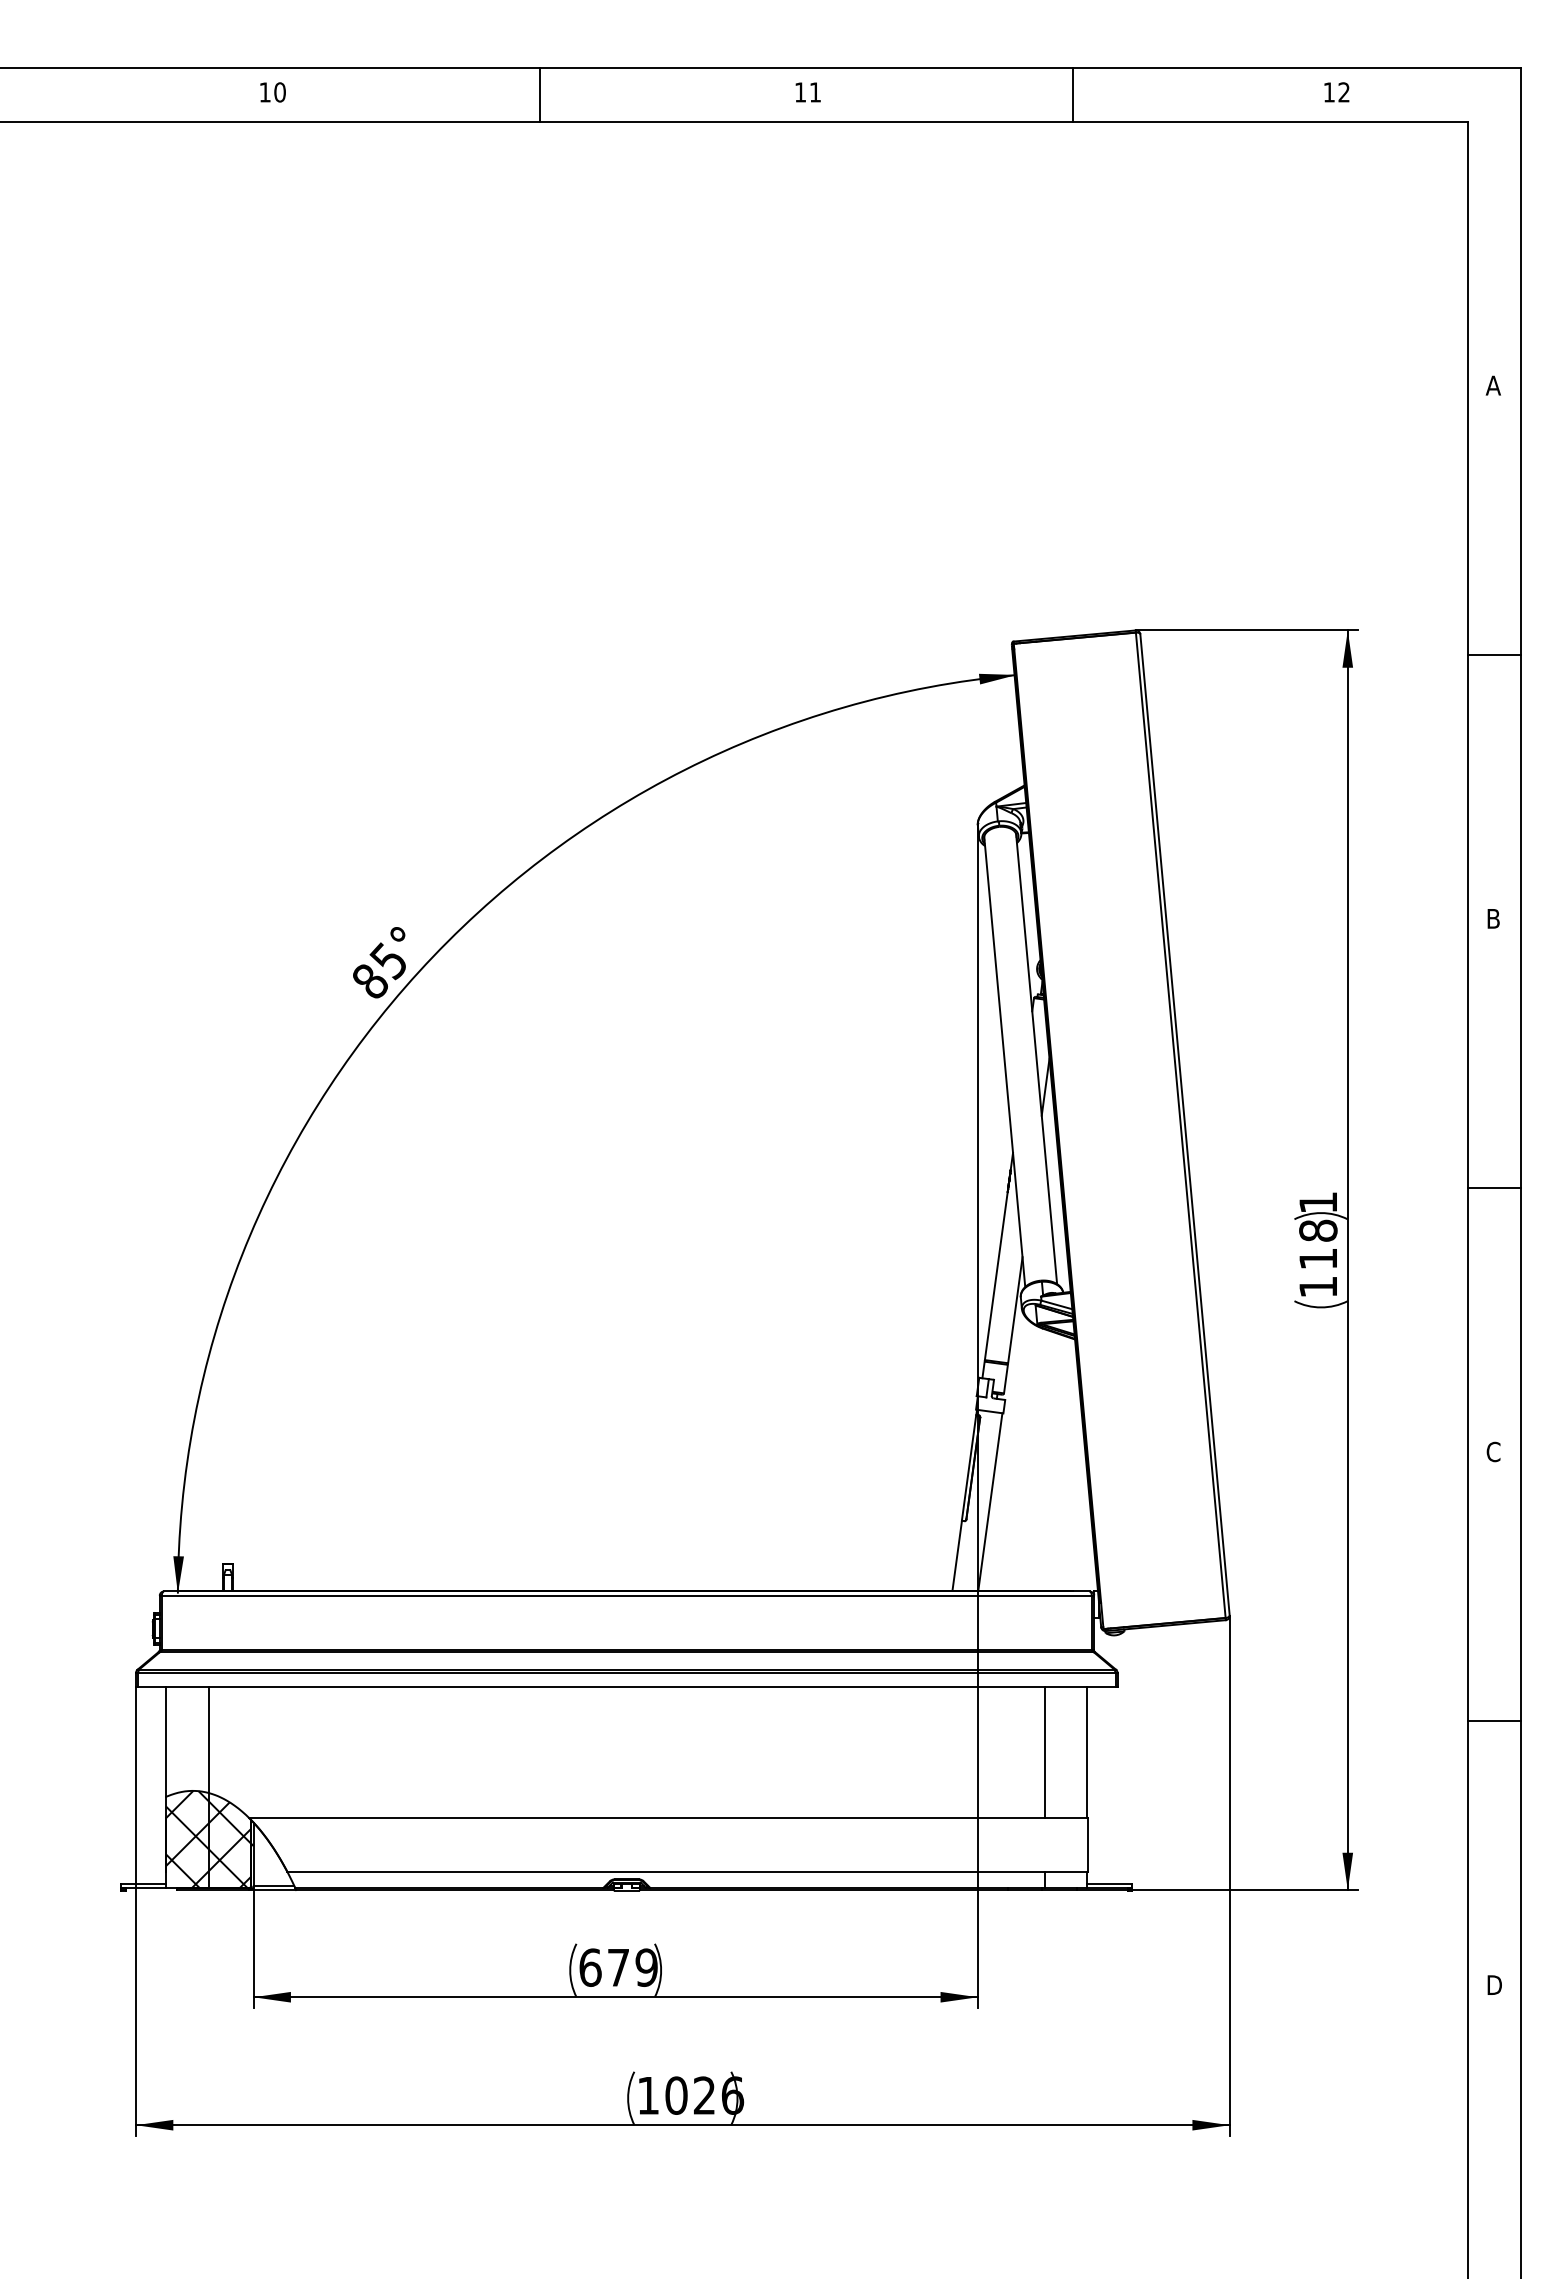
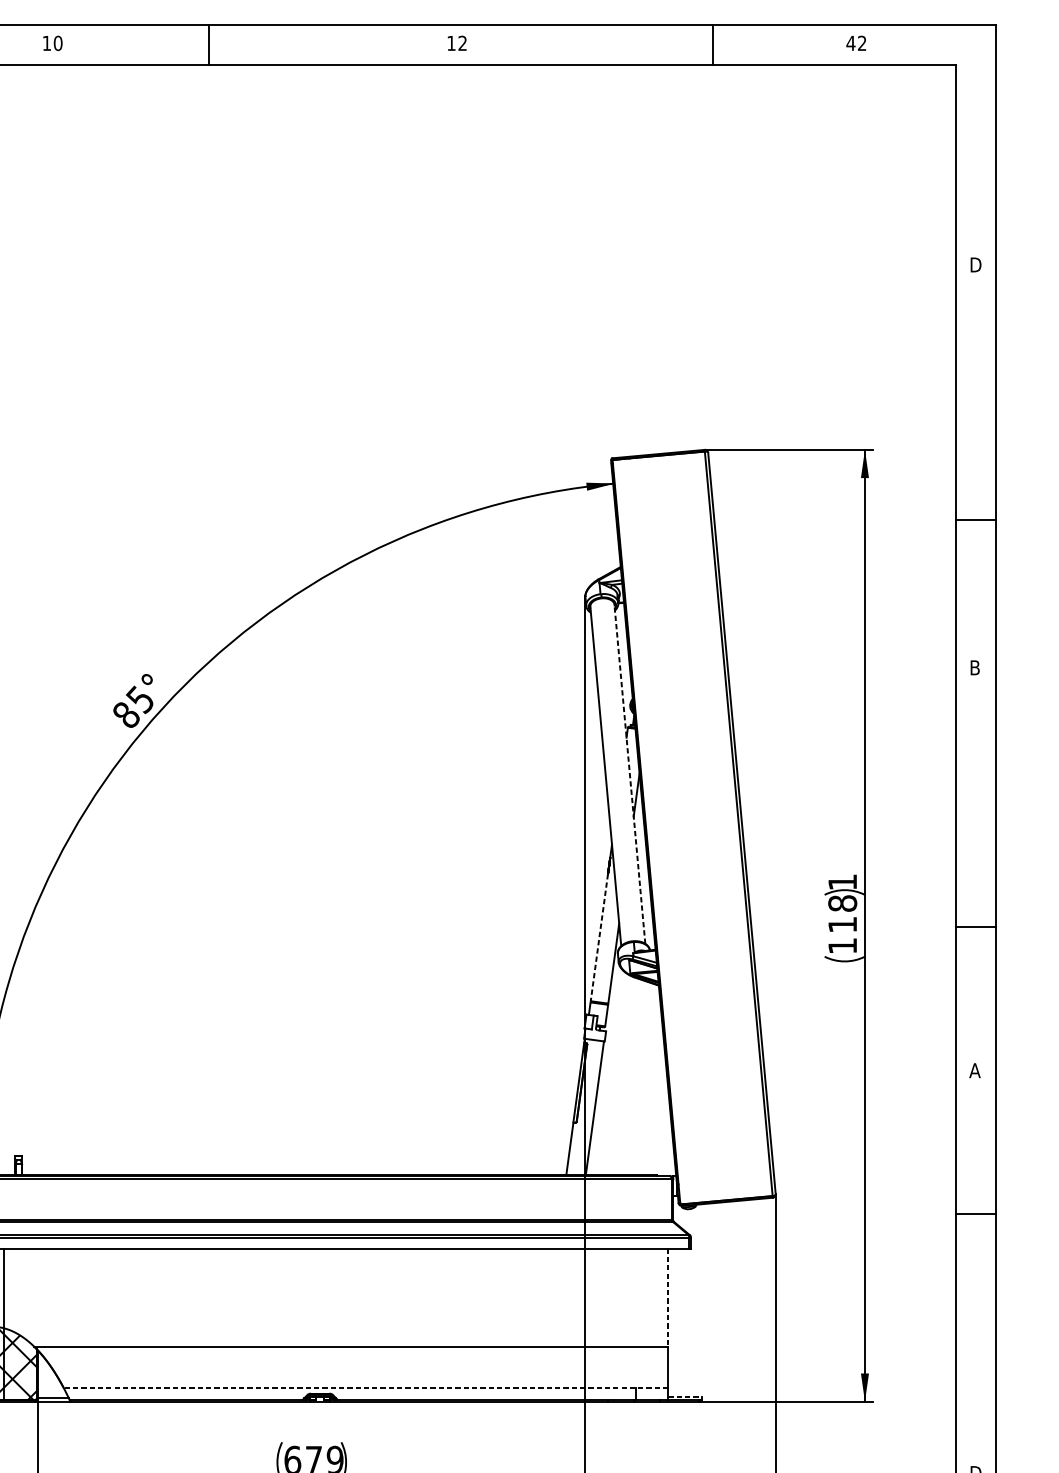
text: (814, 92) -> (462, 43), 11 -> 12
text: (1329, 92) -> (851, 43), 12 -> 42
line: (539, 94) -> (208, 44), moved
line: (1073, 94) -> (712, 44), moved
text: (1493, 385) -> (975, 264), A -> D
line: (1493, 654) -> (975, 519), moved
line: (1036, 1058) -> (629, 773), solid -> dashed
line: (1493, 1188) -> (975, 927), moved
line: (996, 1276) -> (599, 938), solid -> dashed
text: (1492, 1451) -> (974, 1070), C -> A
line: (1493, 1721) -> (975, 1213), moved
line: (1044, 1752) -> (635, 1297), removed
line: (1087, 1752) -> (668, 1297), solid -> dashed
line: (687, 1871) -> (366, 1387), solid -> dashed
line: (1110, 1883) -> (685, 1396), solid -> dashed

